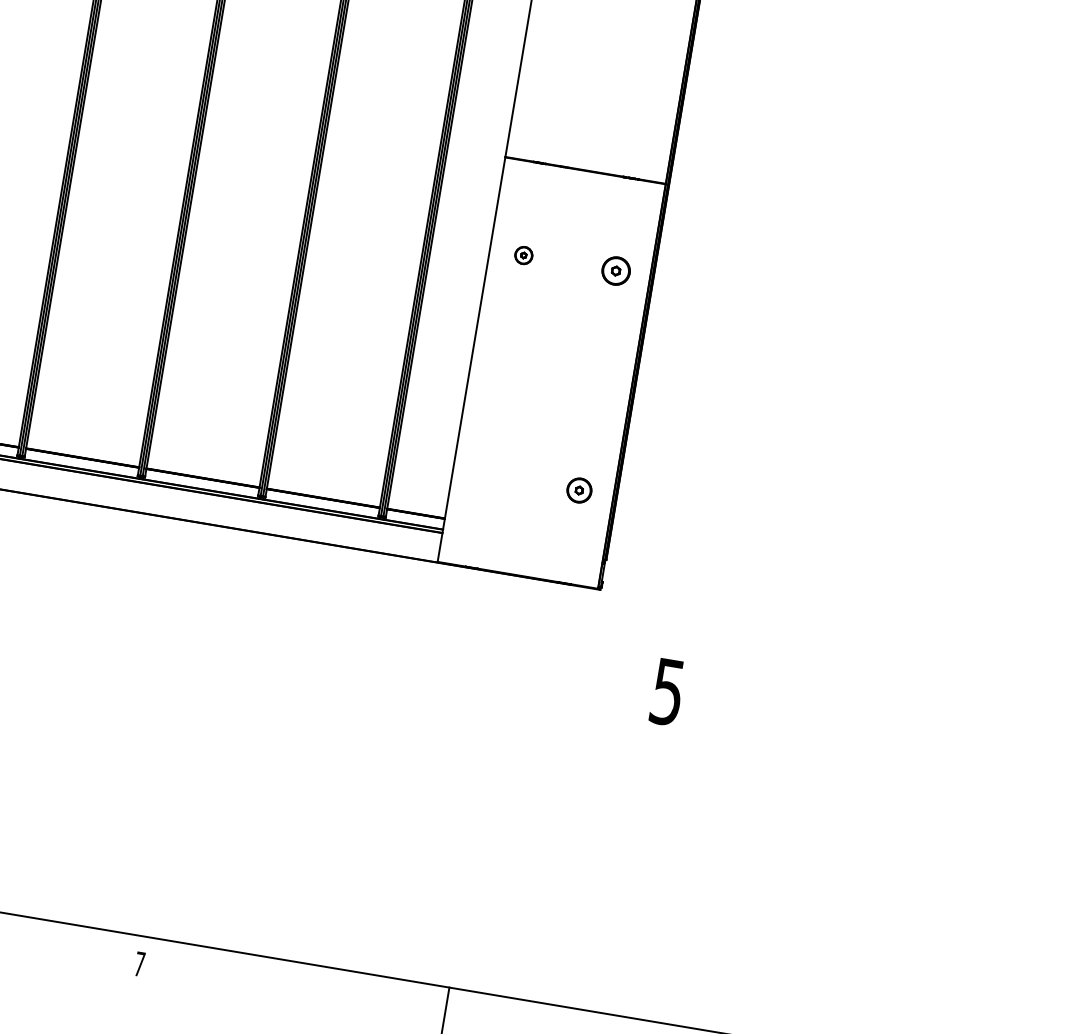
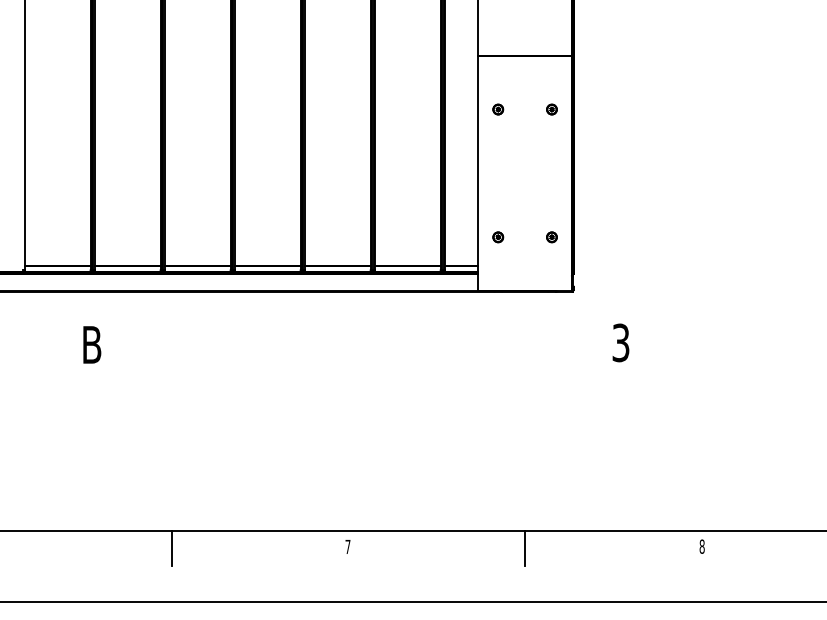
part: (615, 270) -> (551, 109), size x0.62
part: (487, 475) -> (498, 237), added
part: (578, 490) -> (551, 237), size x0.71
text: (668, 691) -> (621, 342), 5 -> 3

